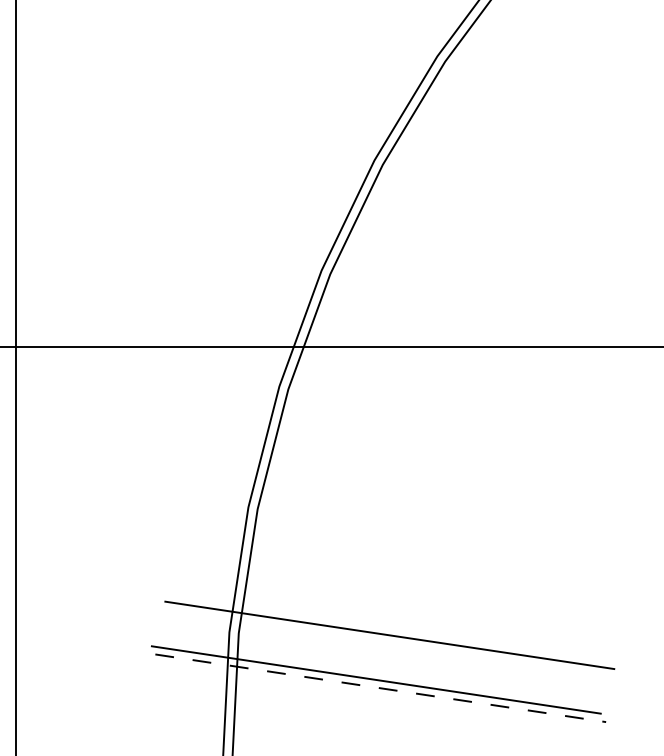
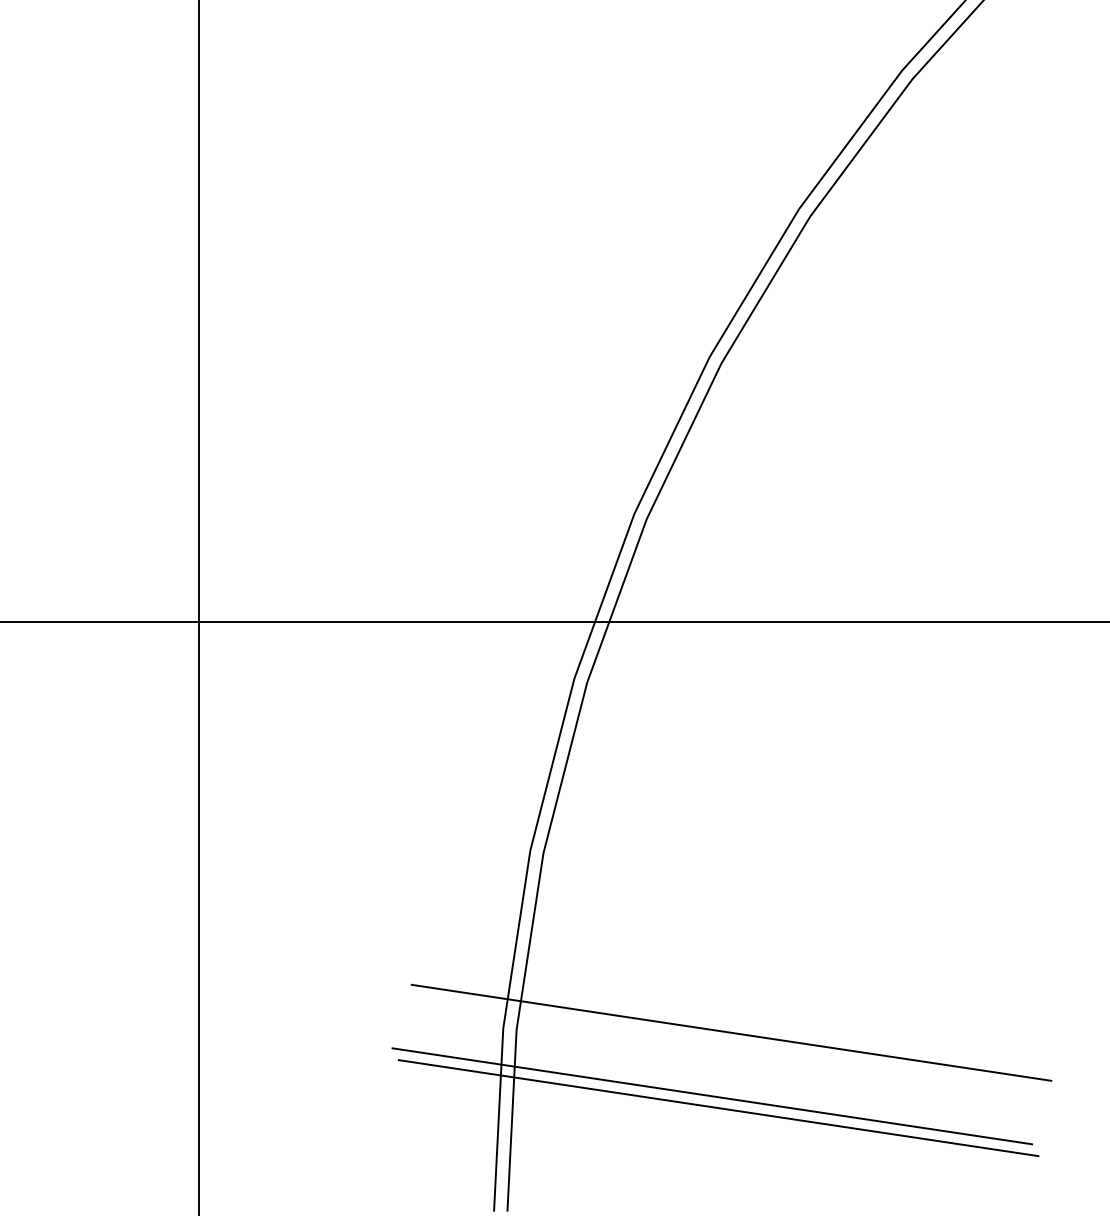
line: (381, 688) -> (719, 1108), dashed -> solid

